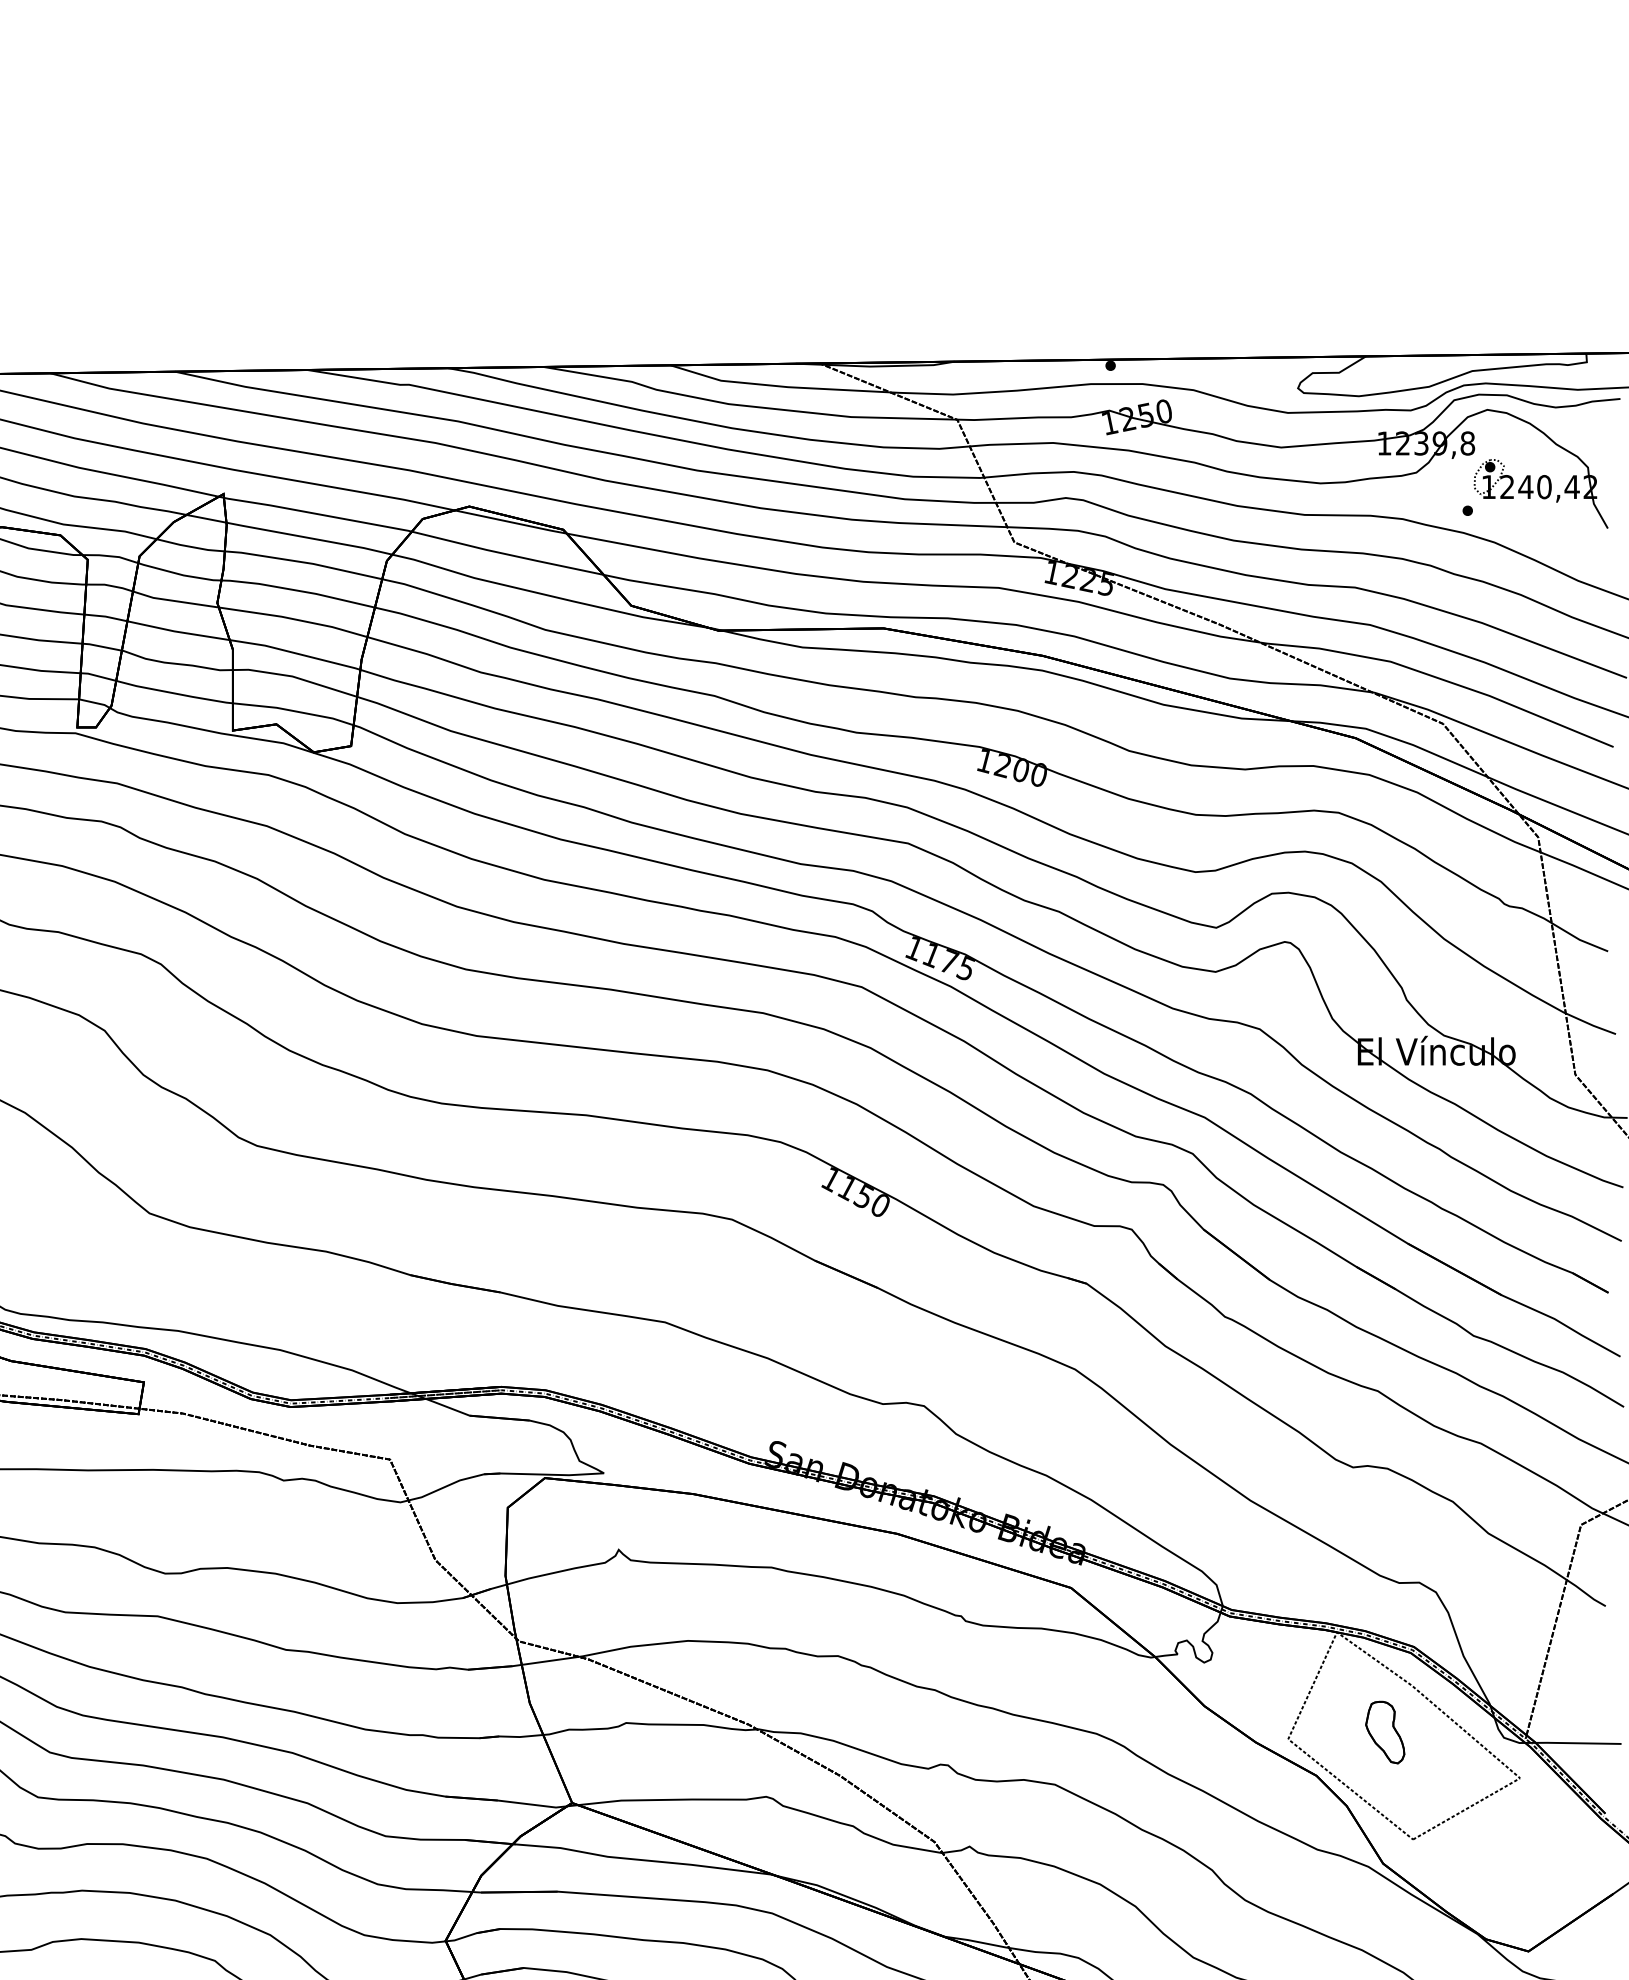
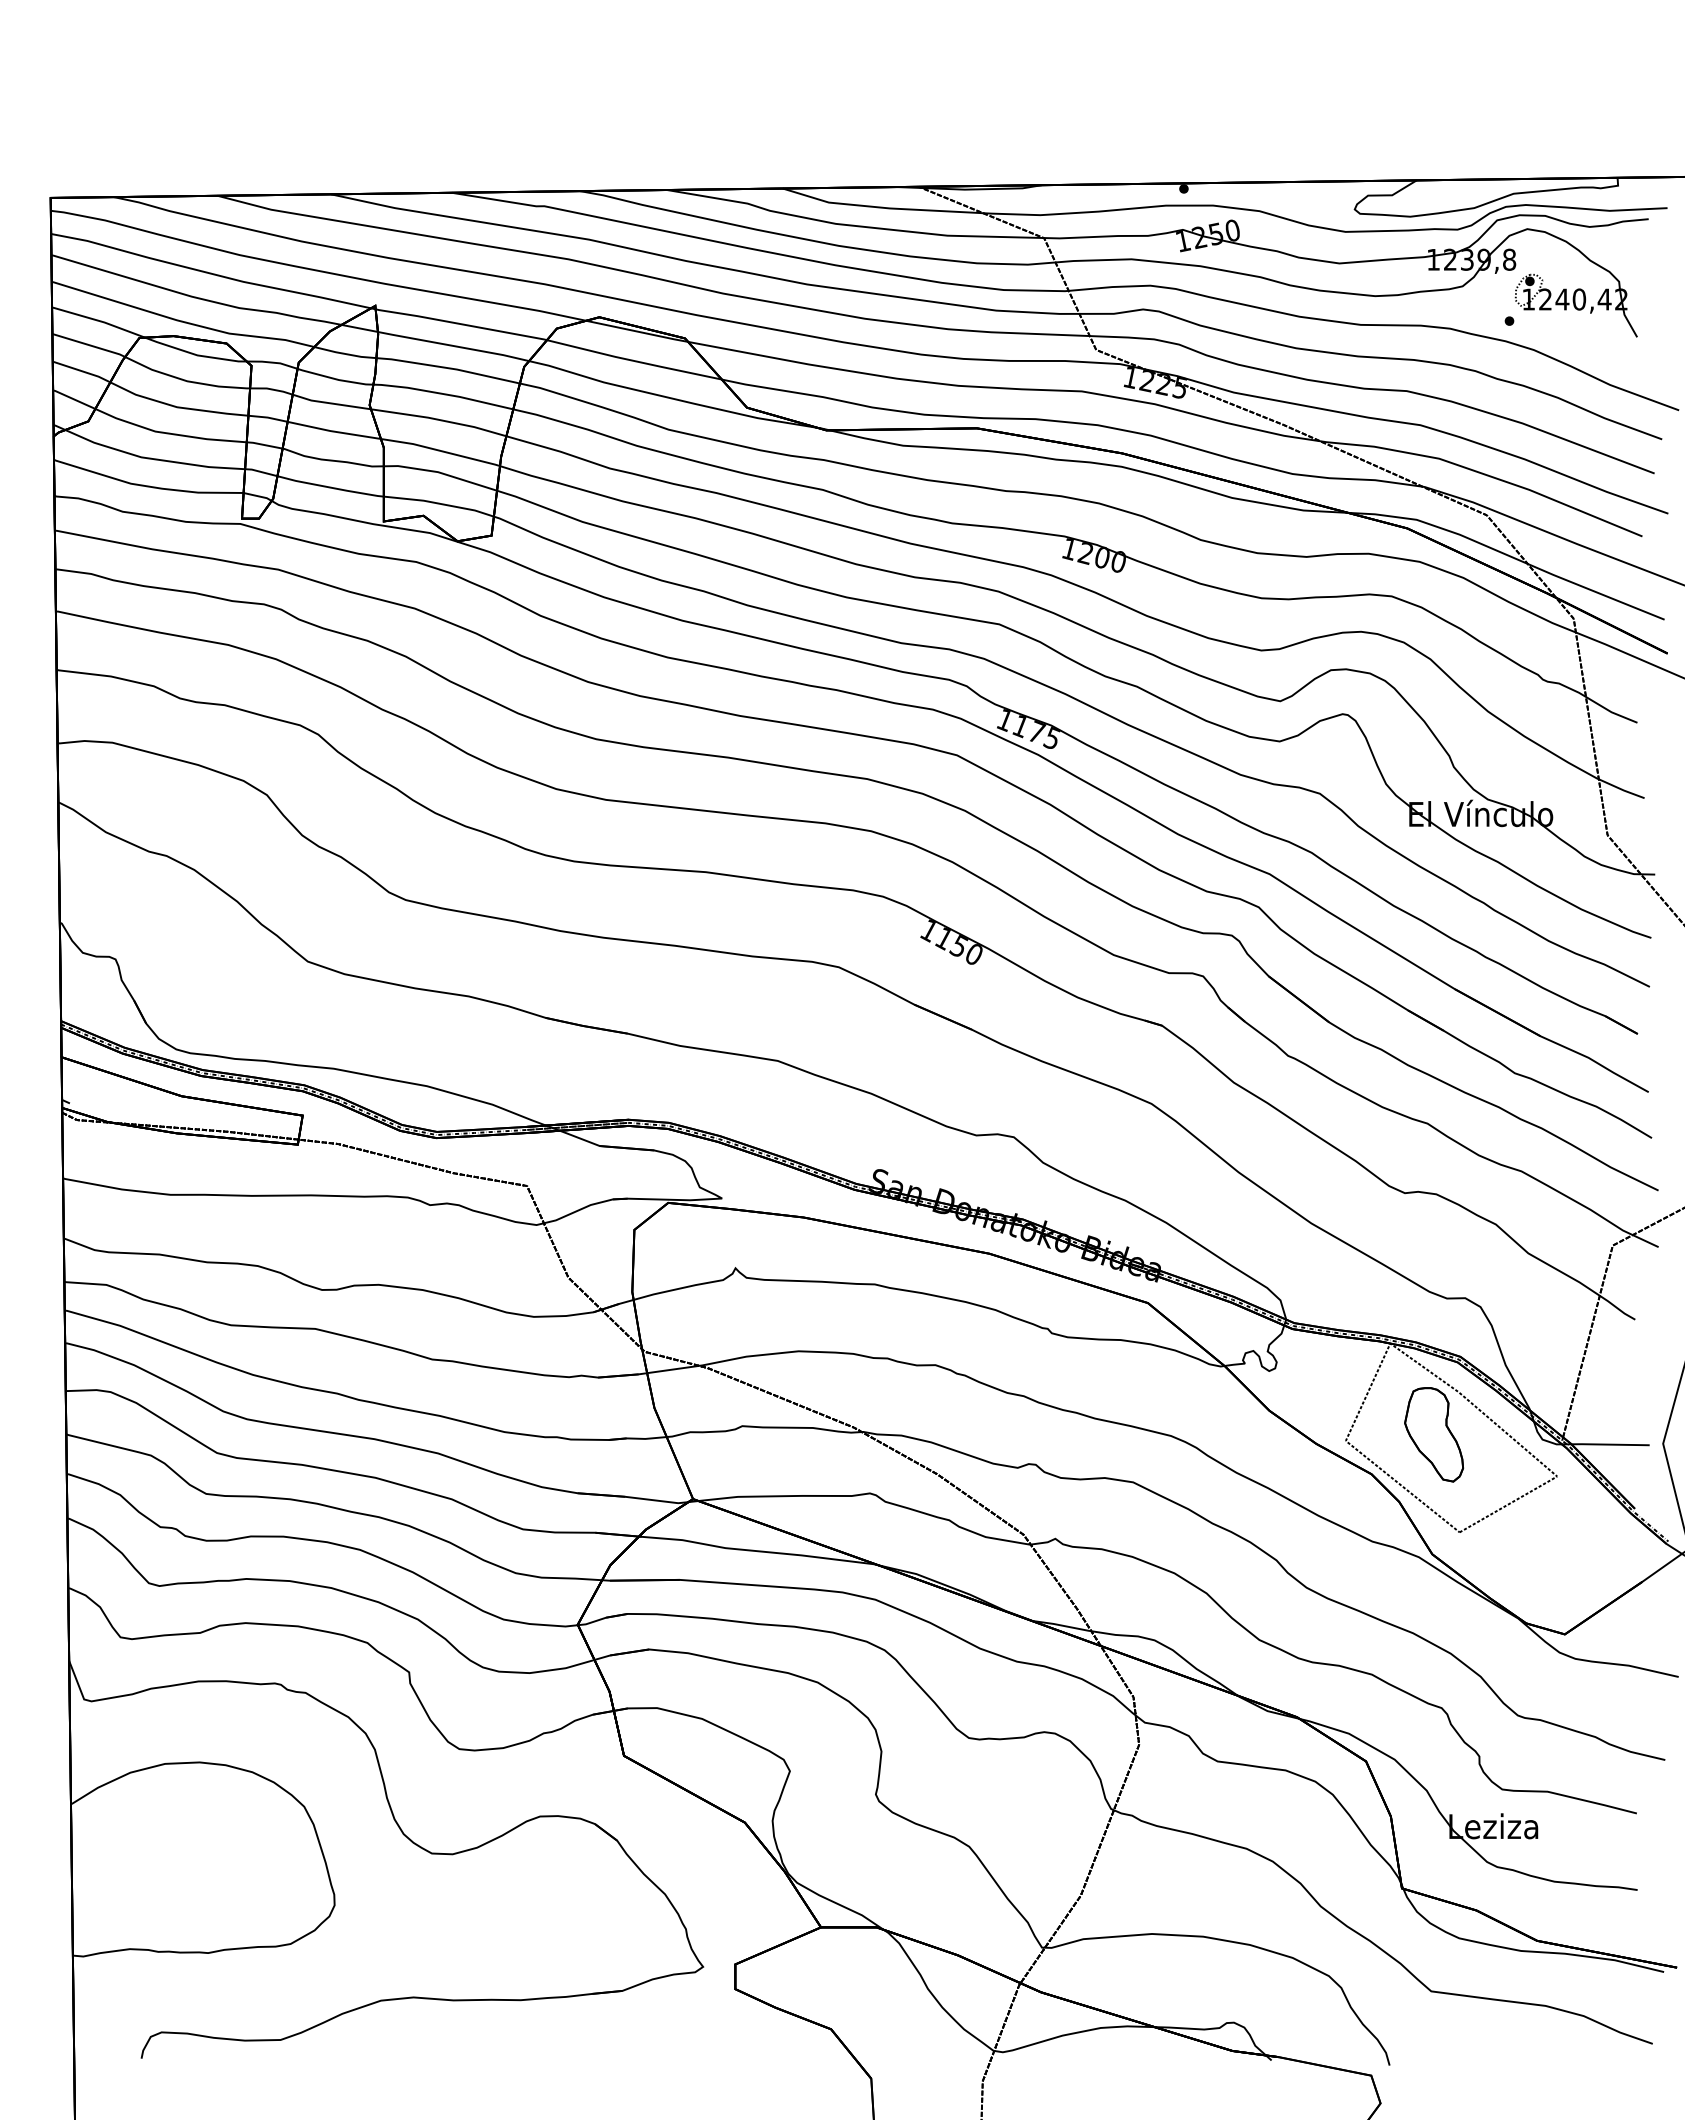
part: (1385, 1732) -> (1434, 1434), size x1.67

